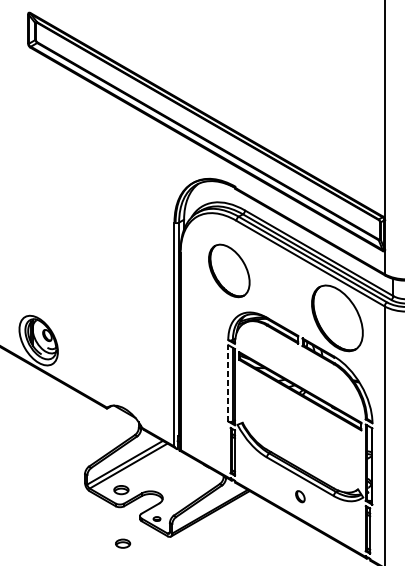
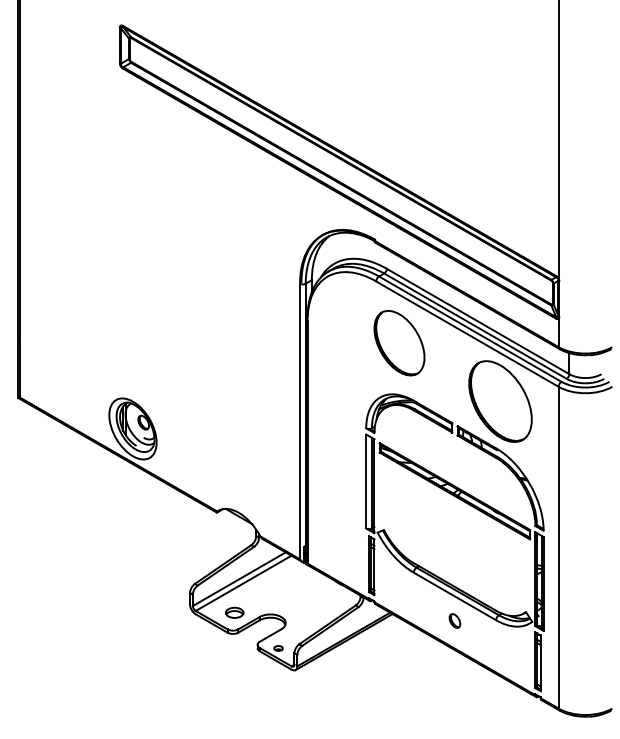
part: (229, 271) -> (399, 343), moved
line: (228, 383) -> (366, 481), dashed -> solid
part: (122, 543) -> (236, 678), removed

